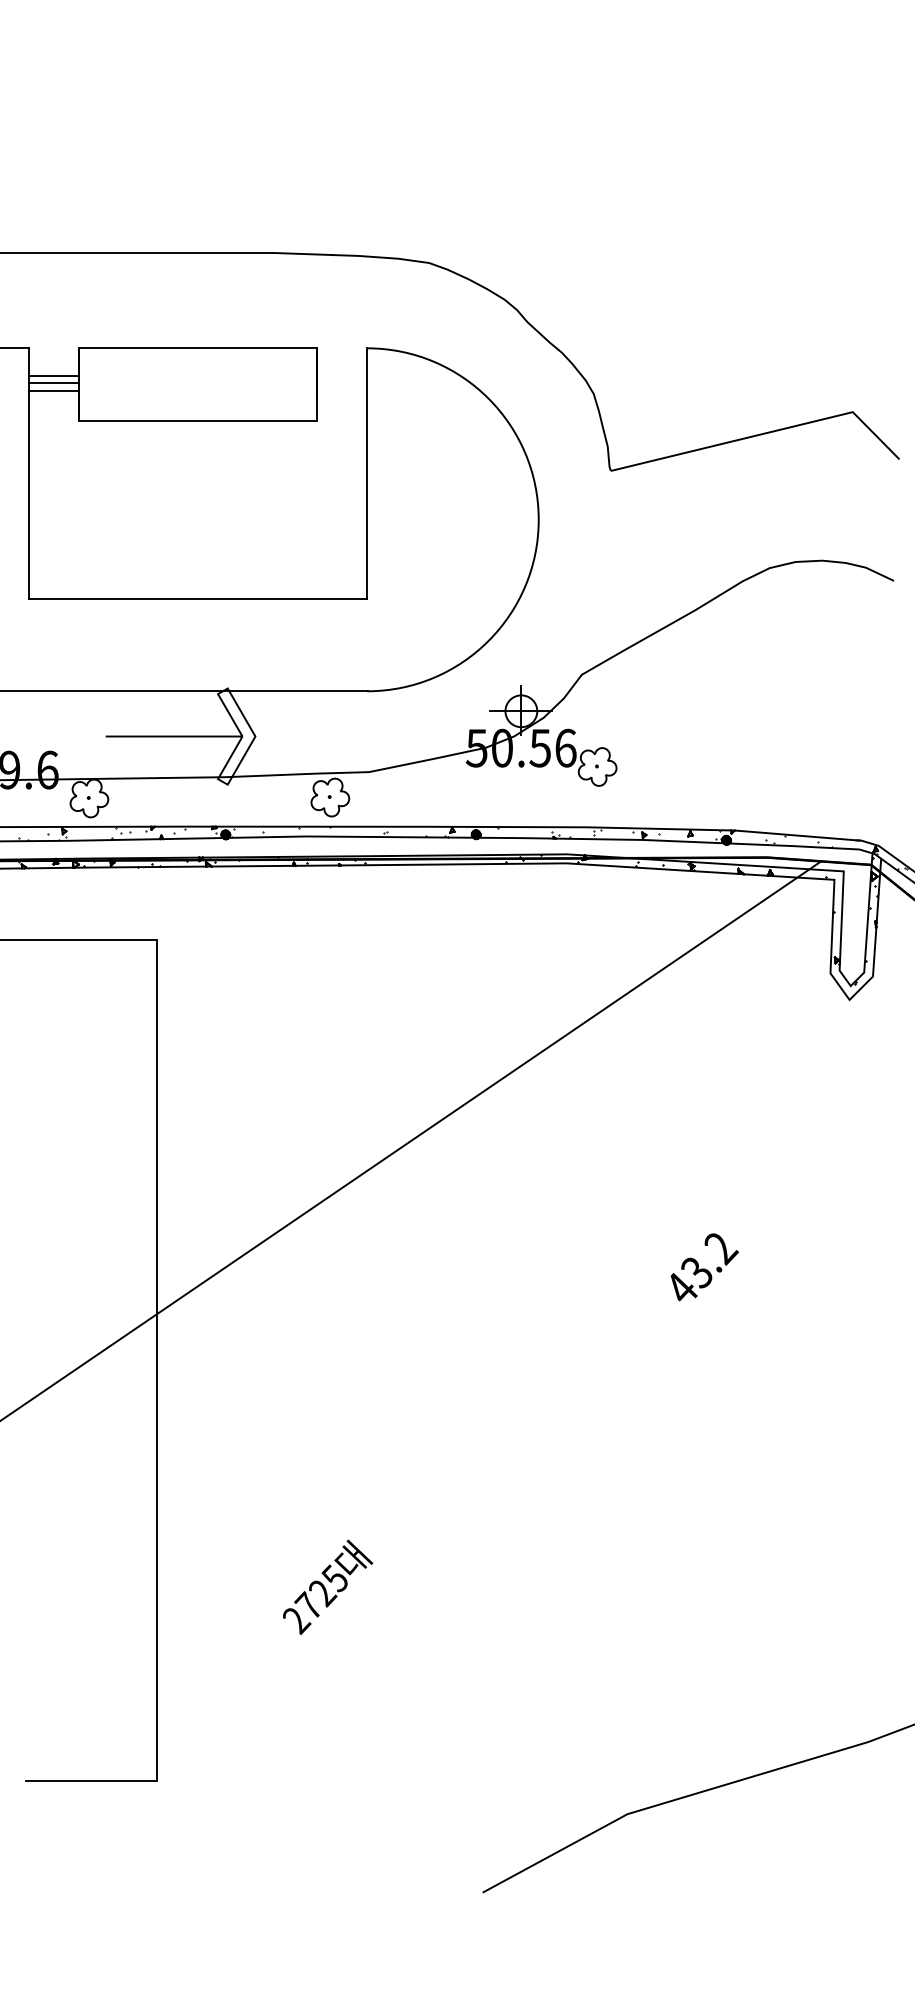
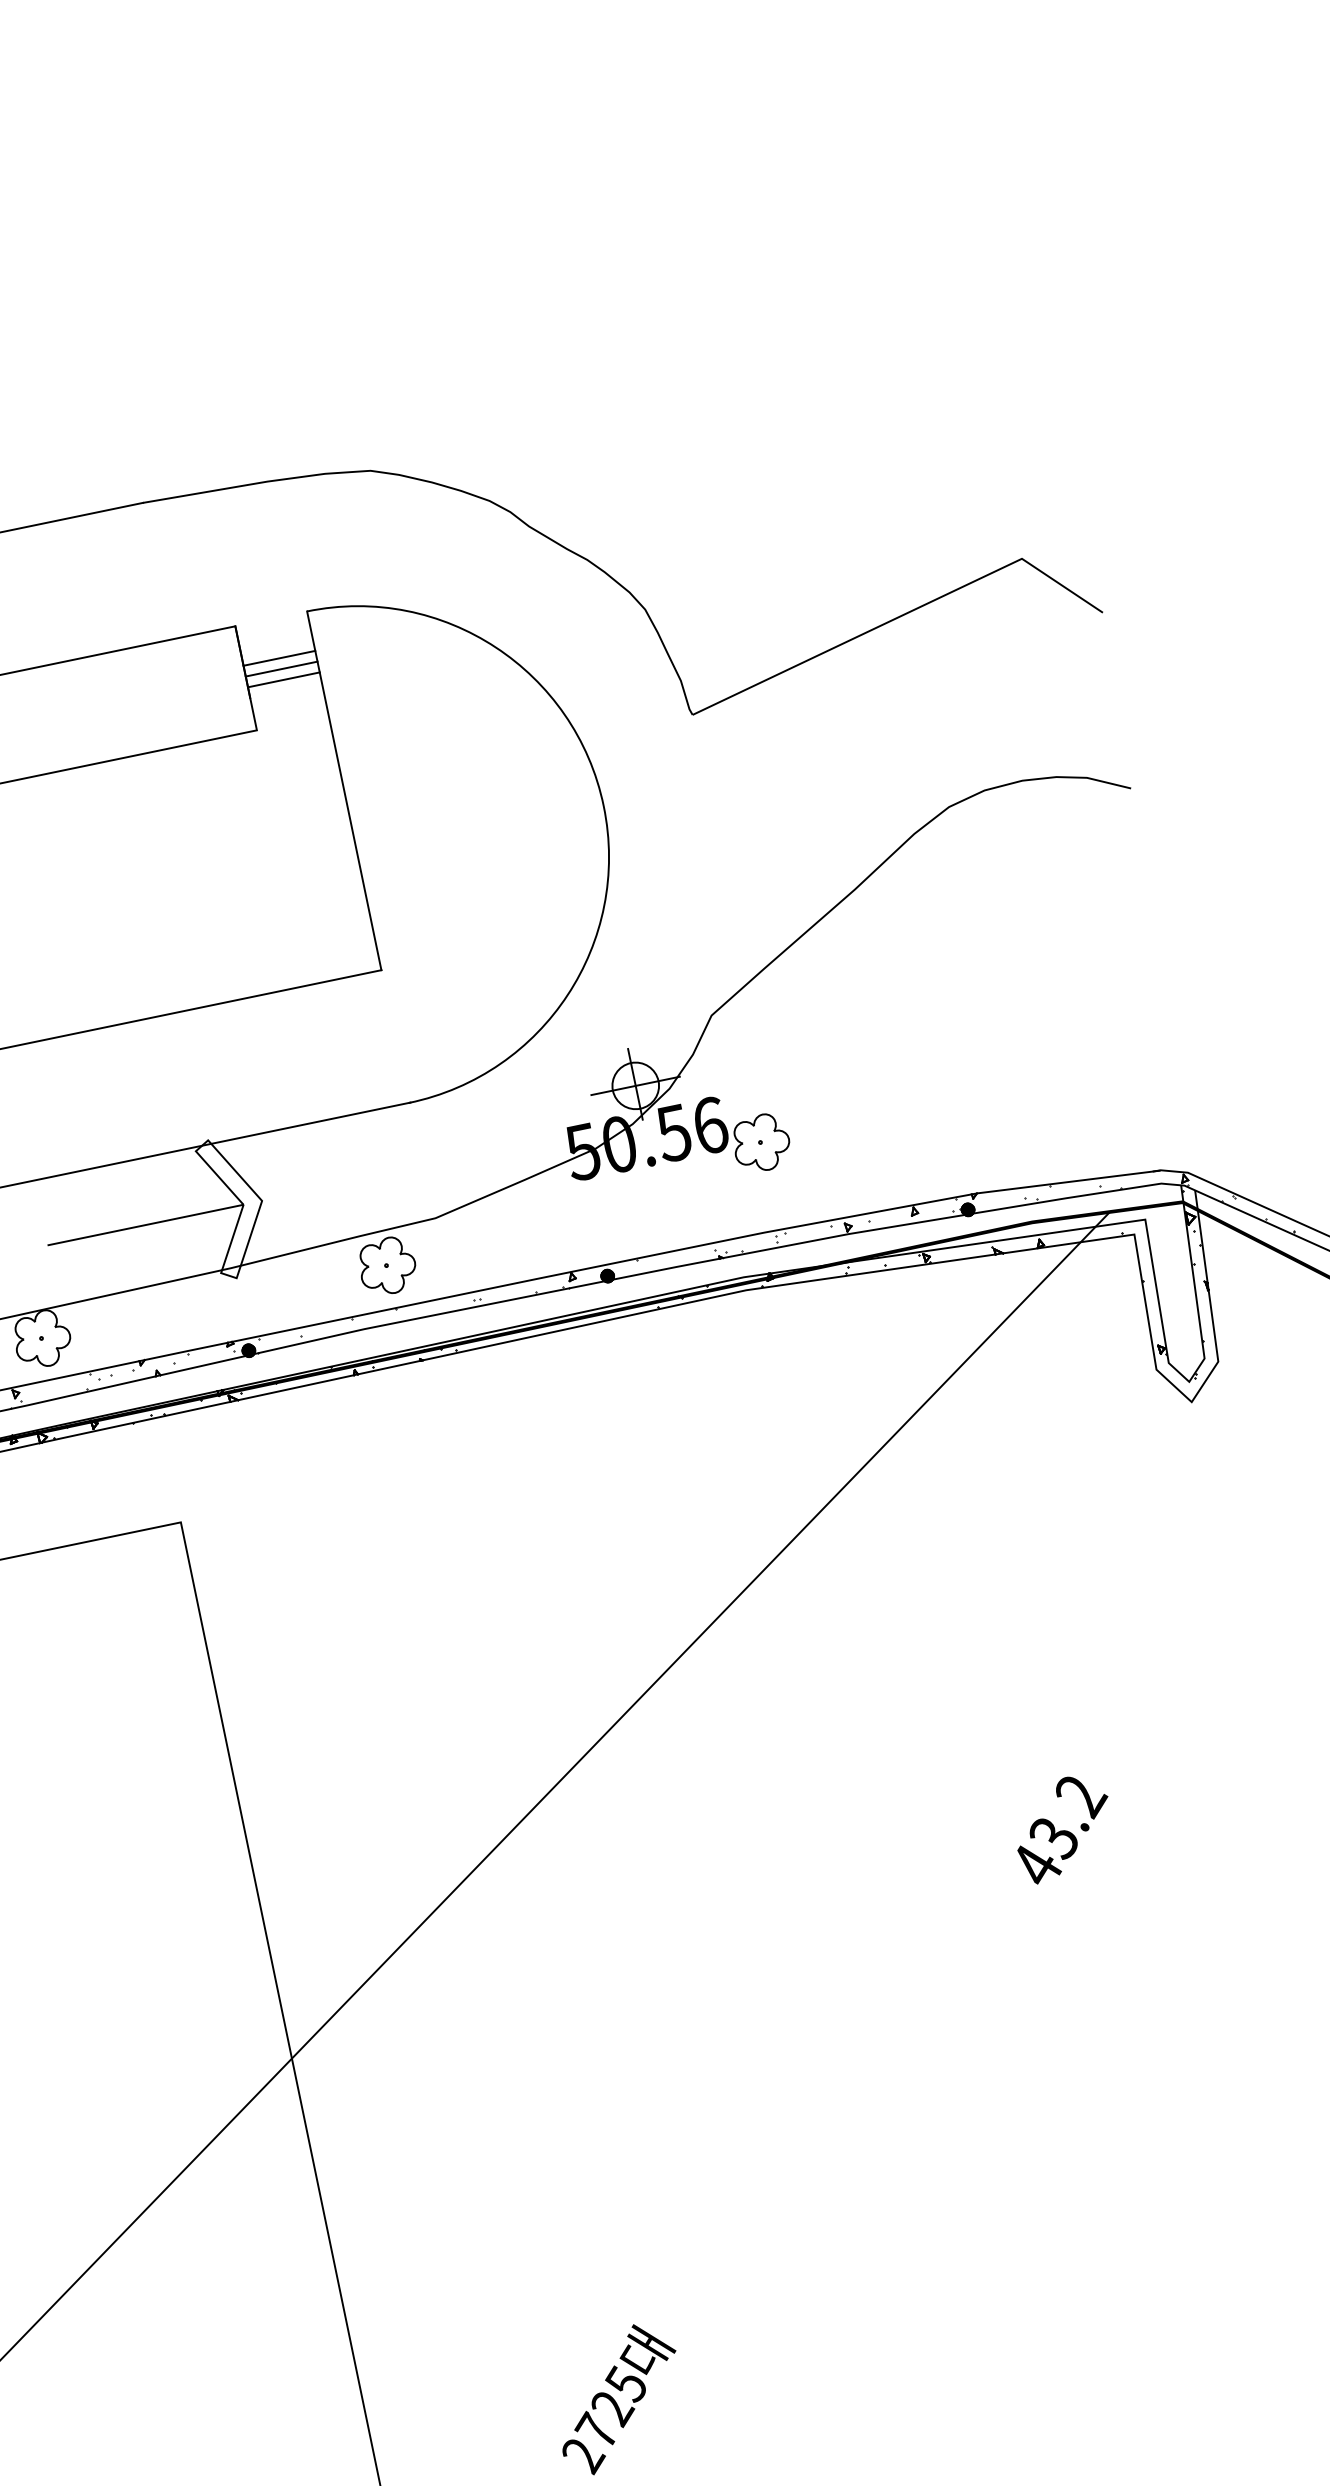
line: (342, 375) -> (279, 657), added
line: (342, 383) -> (282, 669), added
line: (342, 390) -> (284, 679), added

